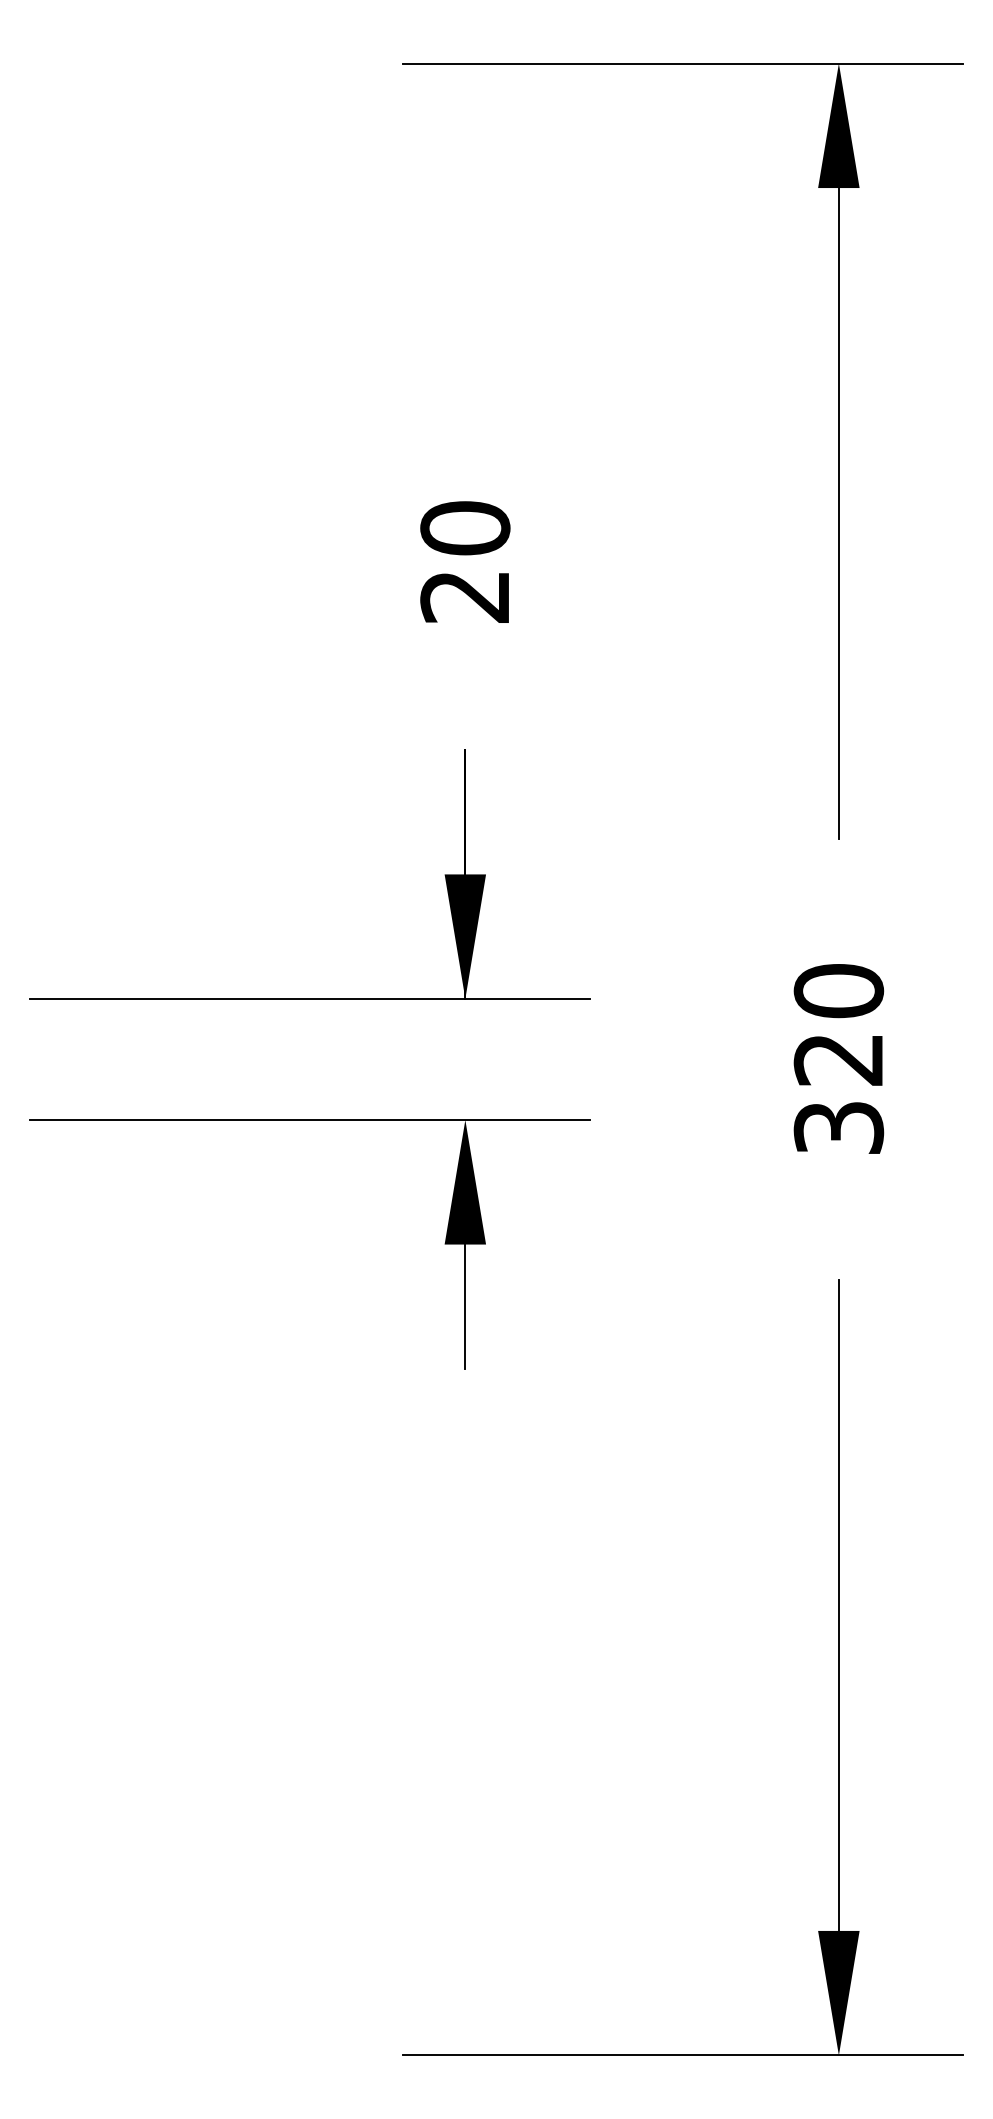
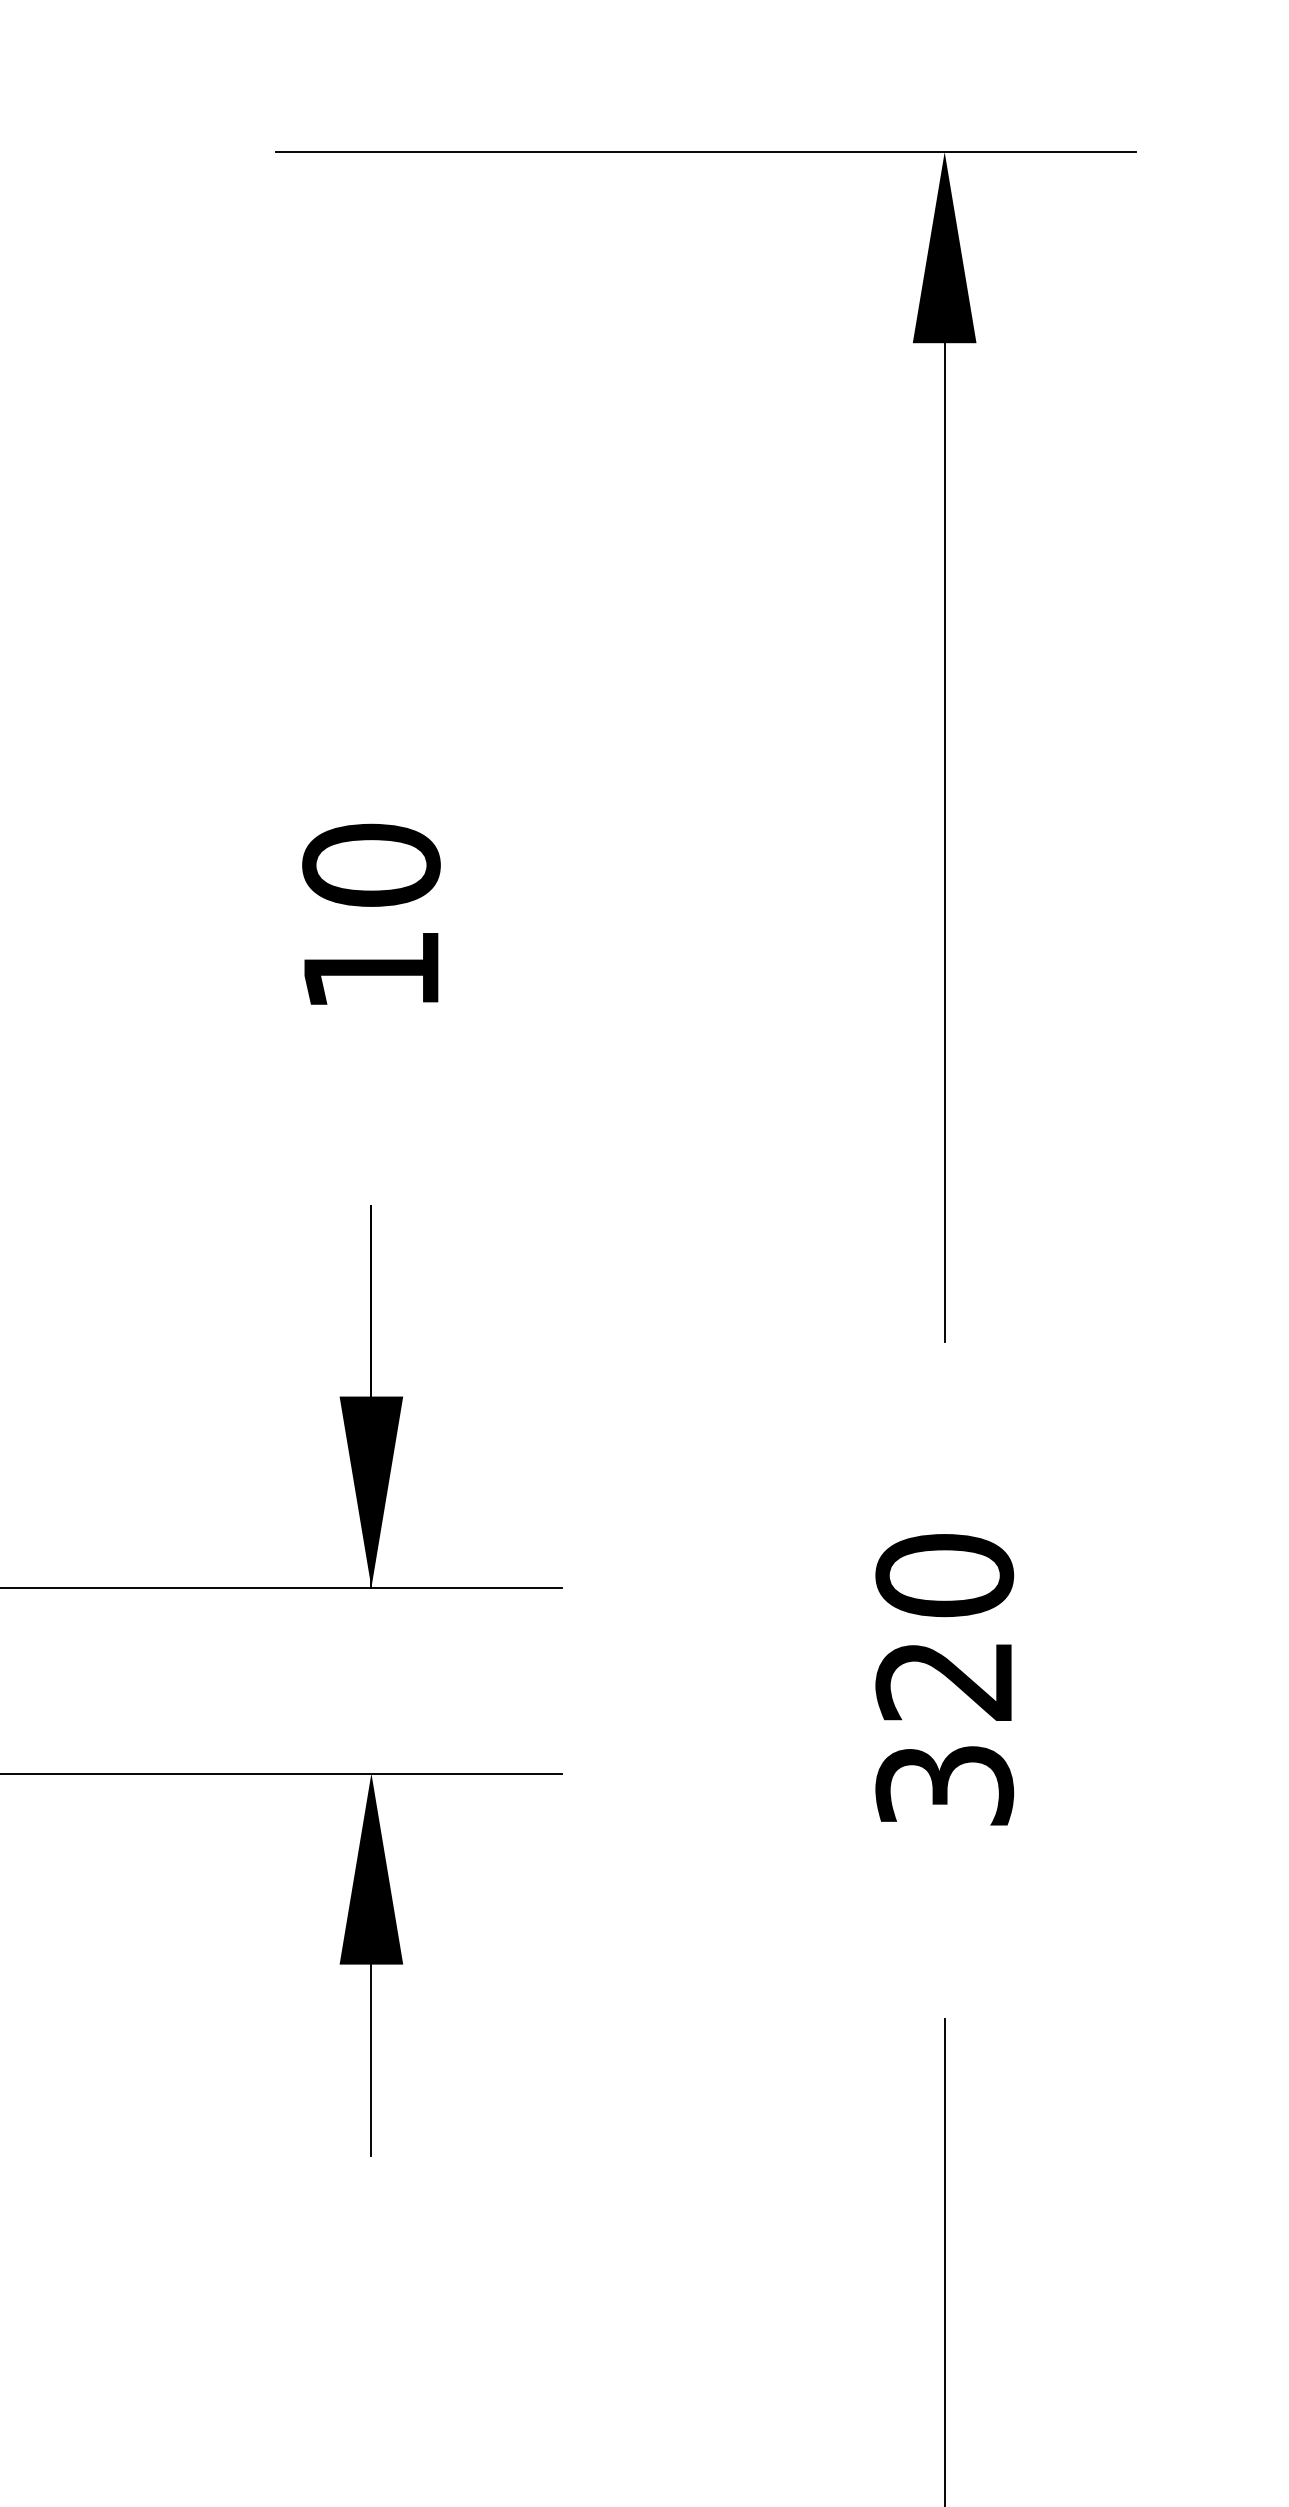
text: (464, 597) -> (370, 971), 20 -> 10

